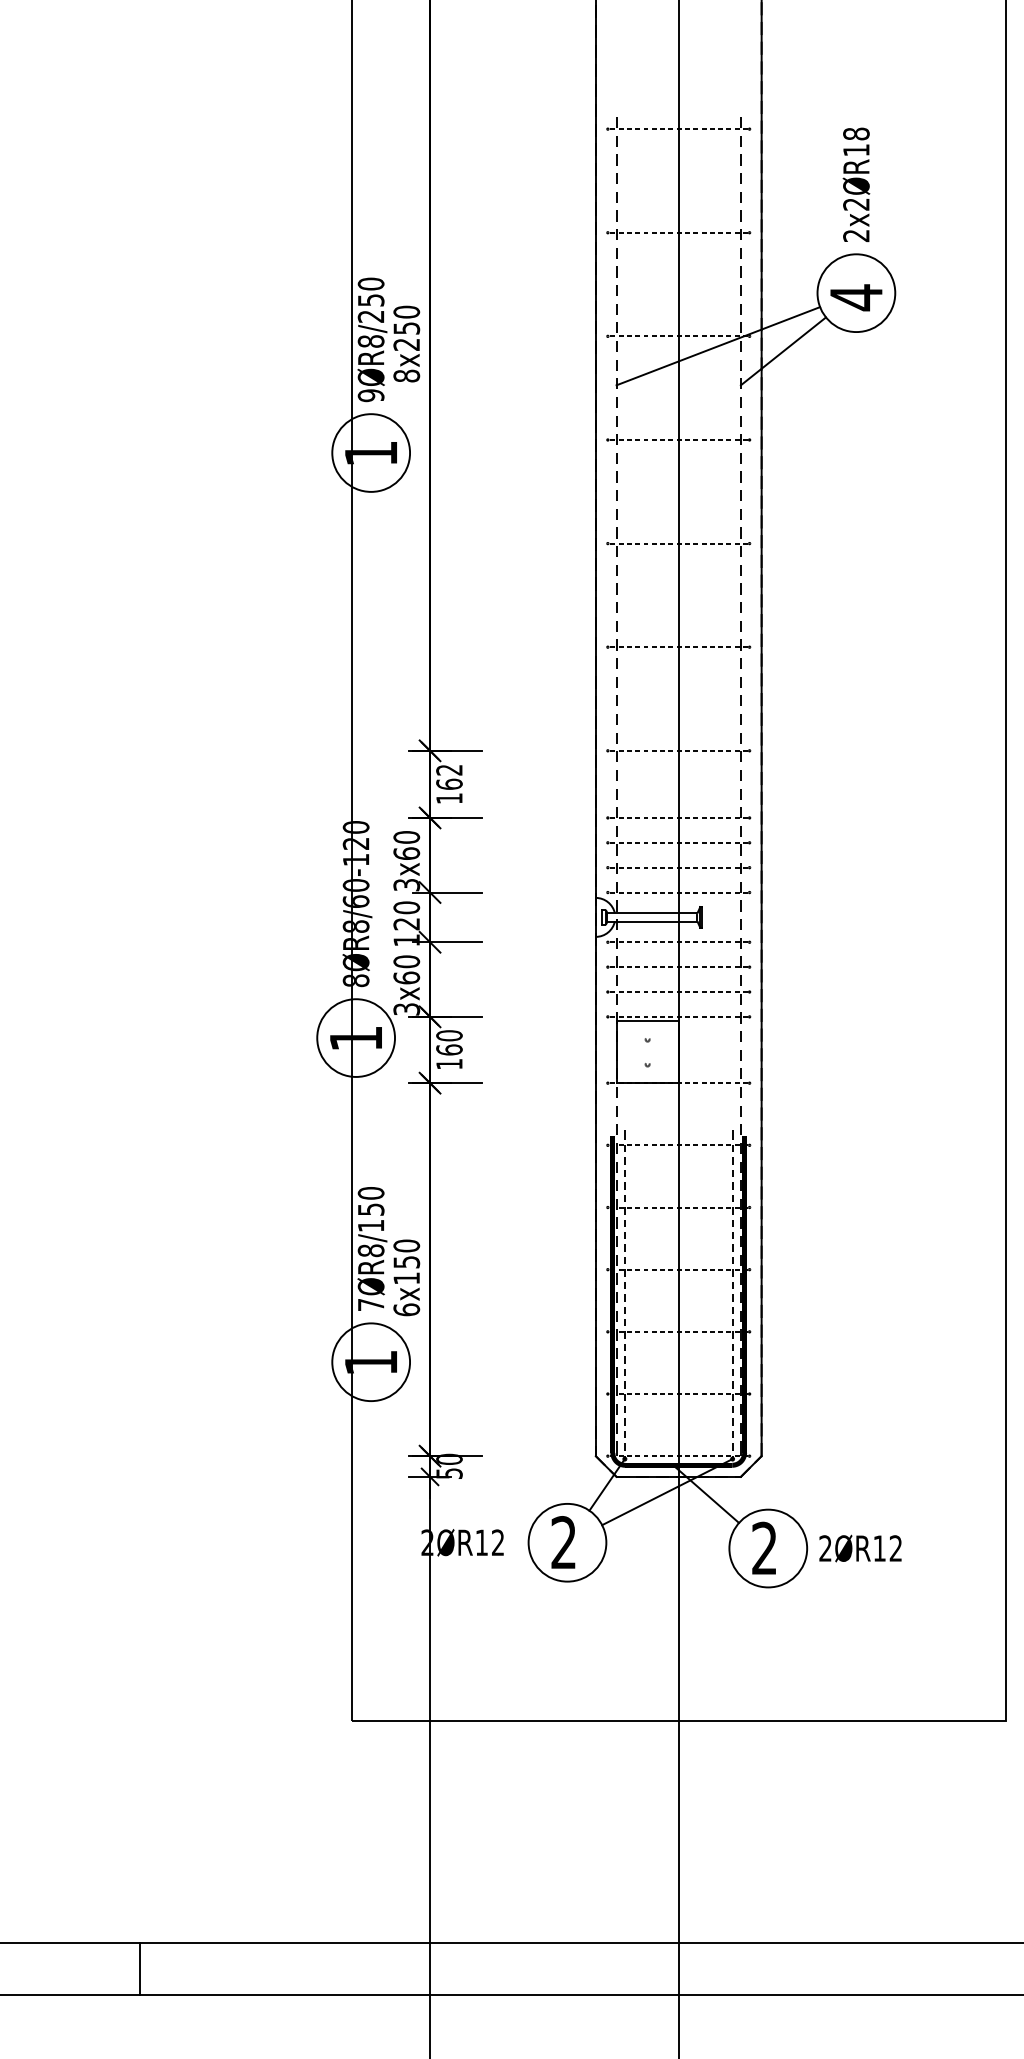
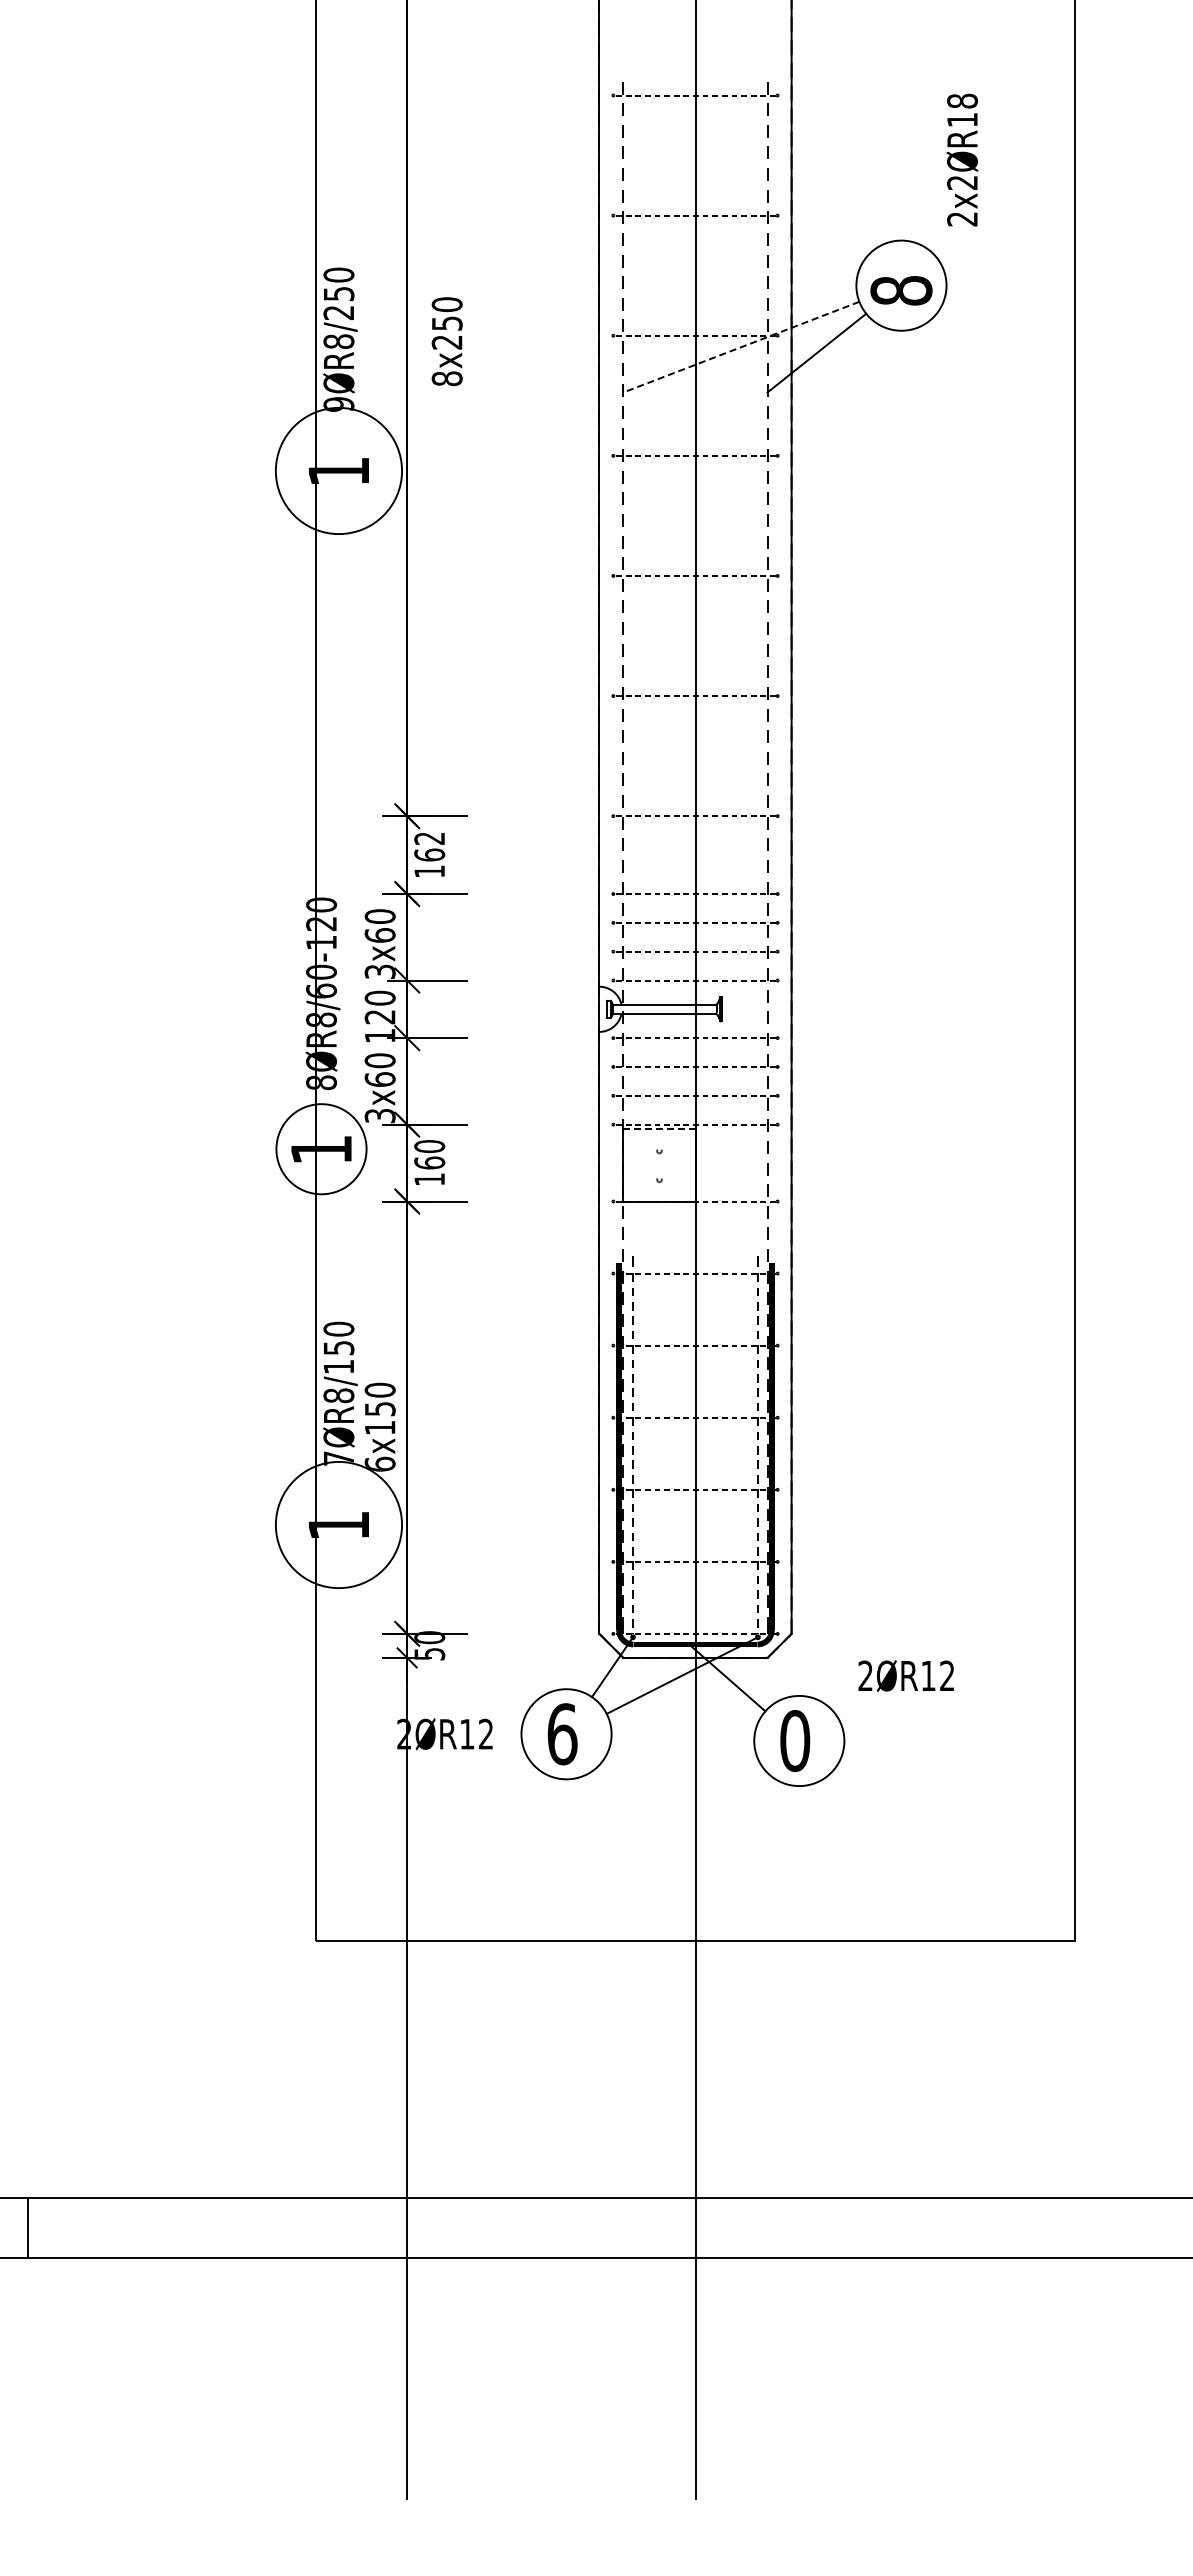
text: (856, 184) -> (962, 159), moved
text: (856, 297) -> (901, 290), 4 -> 8
text: (406, 343) -> (446, 341), moved
line: (717, 346) -> (740, 347), solid -> dashed
circle: (370, 452) -> (338, 470), size x1.4
line: (646, 1021) -> (658, 1129), solid -> dashed
circle: (370, 1361) -> (338, 1524), size x1.4
text: (564, 1542) -> (562, 1734), 2 -> 6
text: (764, 1548) -> (795, 1740), 2 -> 0
text: (859, 1548) -> (905, 1676), moved
line: (139, 1969) -> (27, 2228), moved

